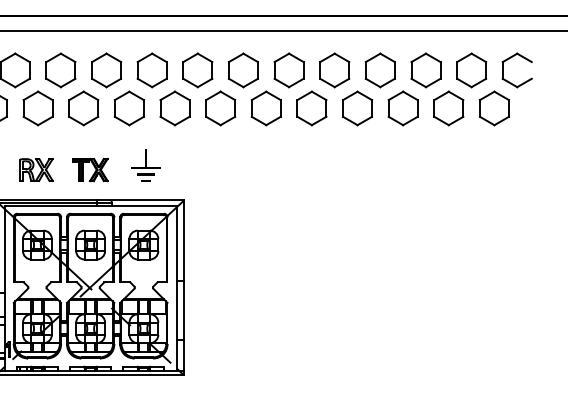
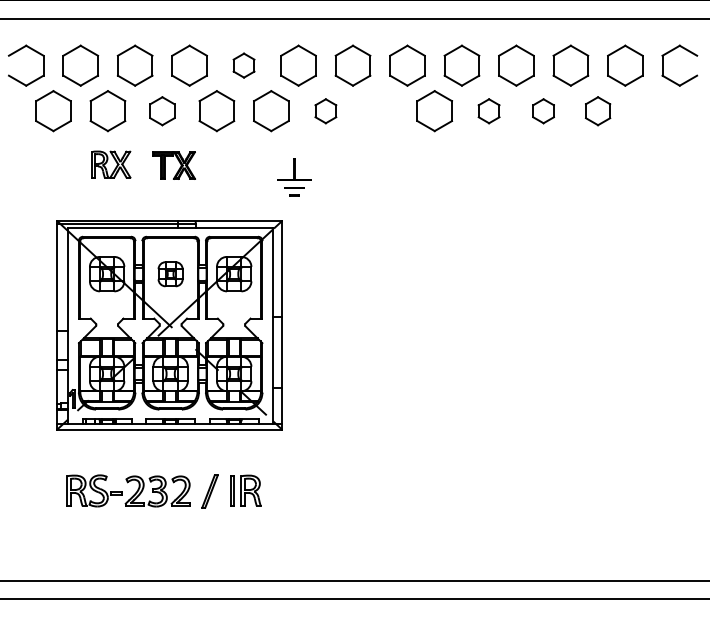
part: (151, 70) -> (243, 65), size x0.6
part: (83, 108) -> (162, 111), size x0.7
part: (220, 108) -> (325, 111), size x0.6
part: (265, 108) -> (379, 111), removed
part: (356, 108) -> (488, 111), size x0.6
part: (403, 108) -> (543, 111), size x0.6
part: (448, 108) -> (597, 111), size x0.7
part: (494, 108) -> (652, 111), removed
part: (145, 165) -> (294, 177), moved
part: (94, 168) -> (179, 163), moved
part: (36, 169) -> (111, 164), moved
part: (90, 245) -> (170, 274), size x0.7

